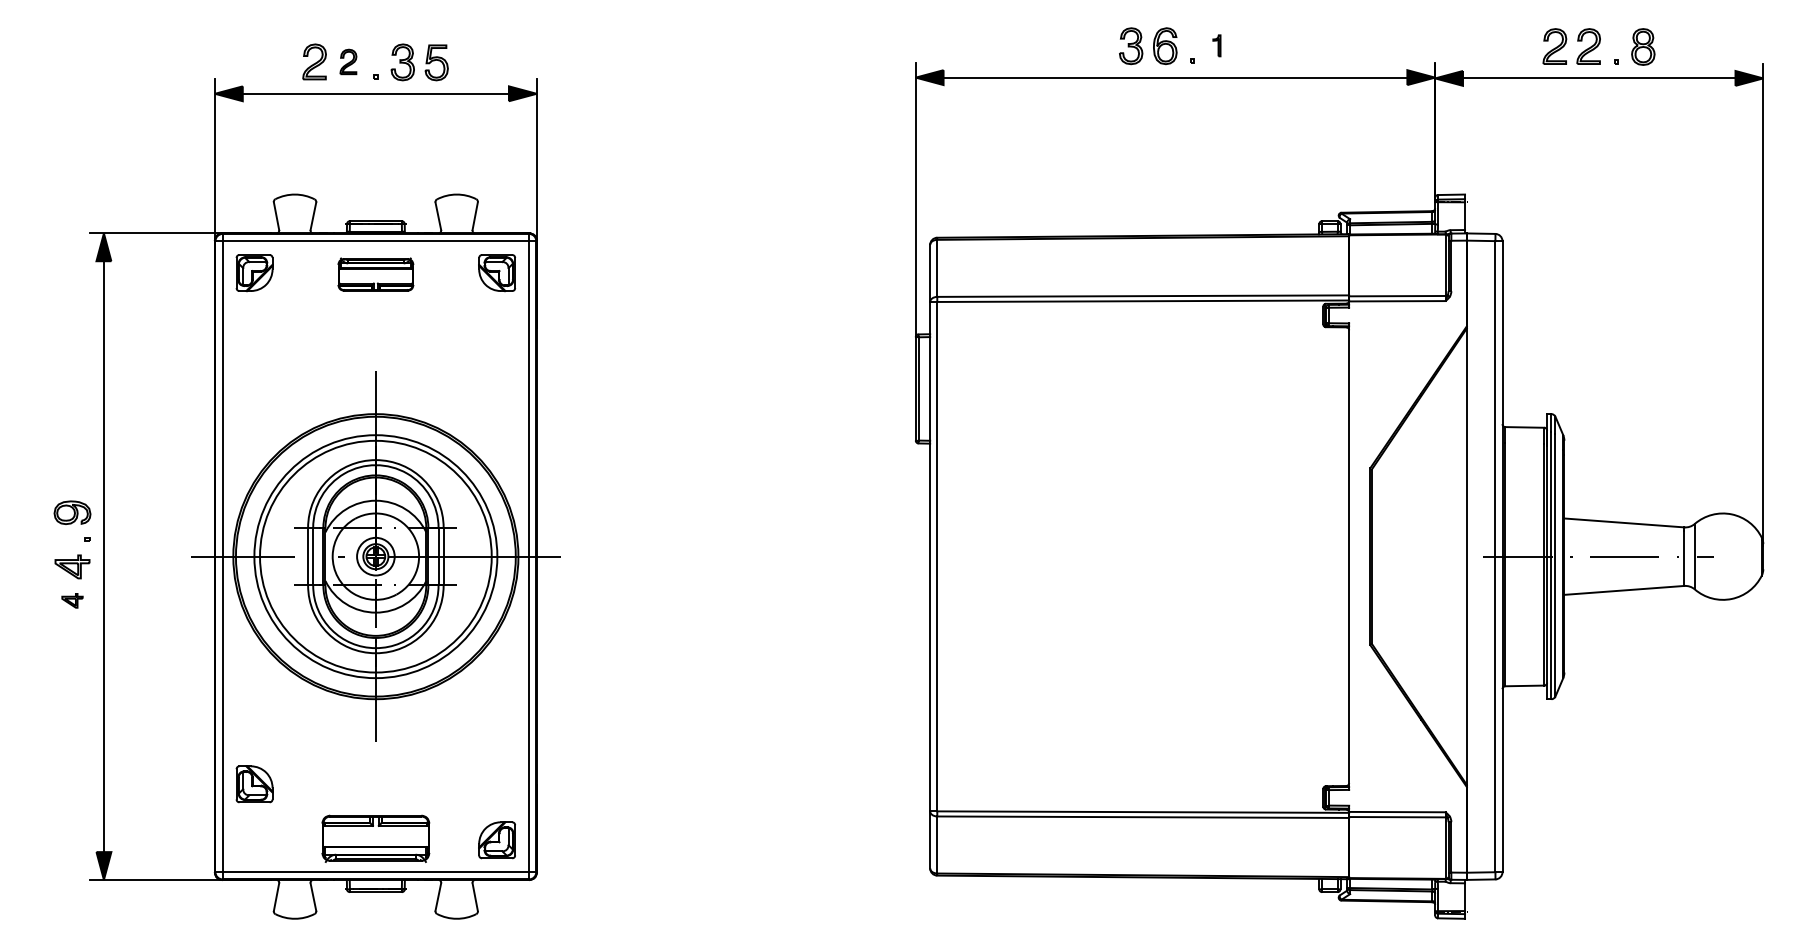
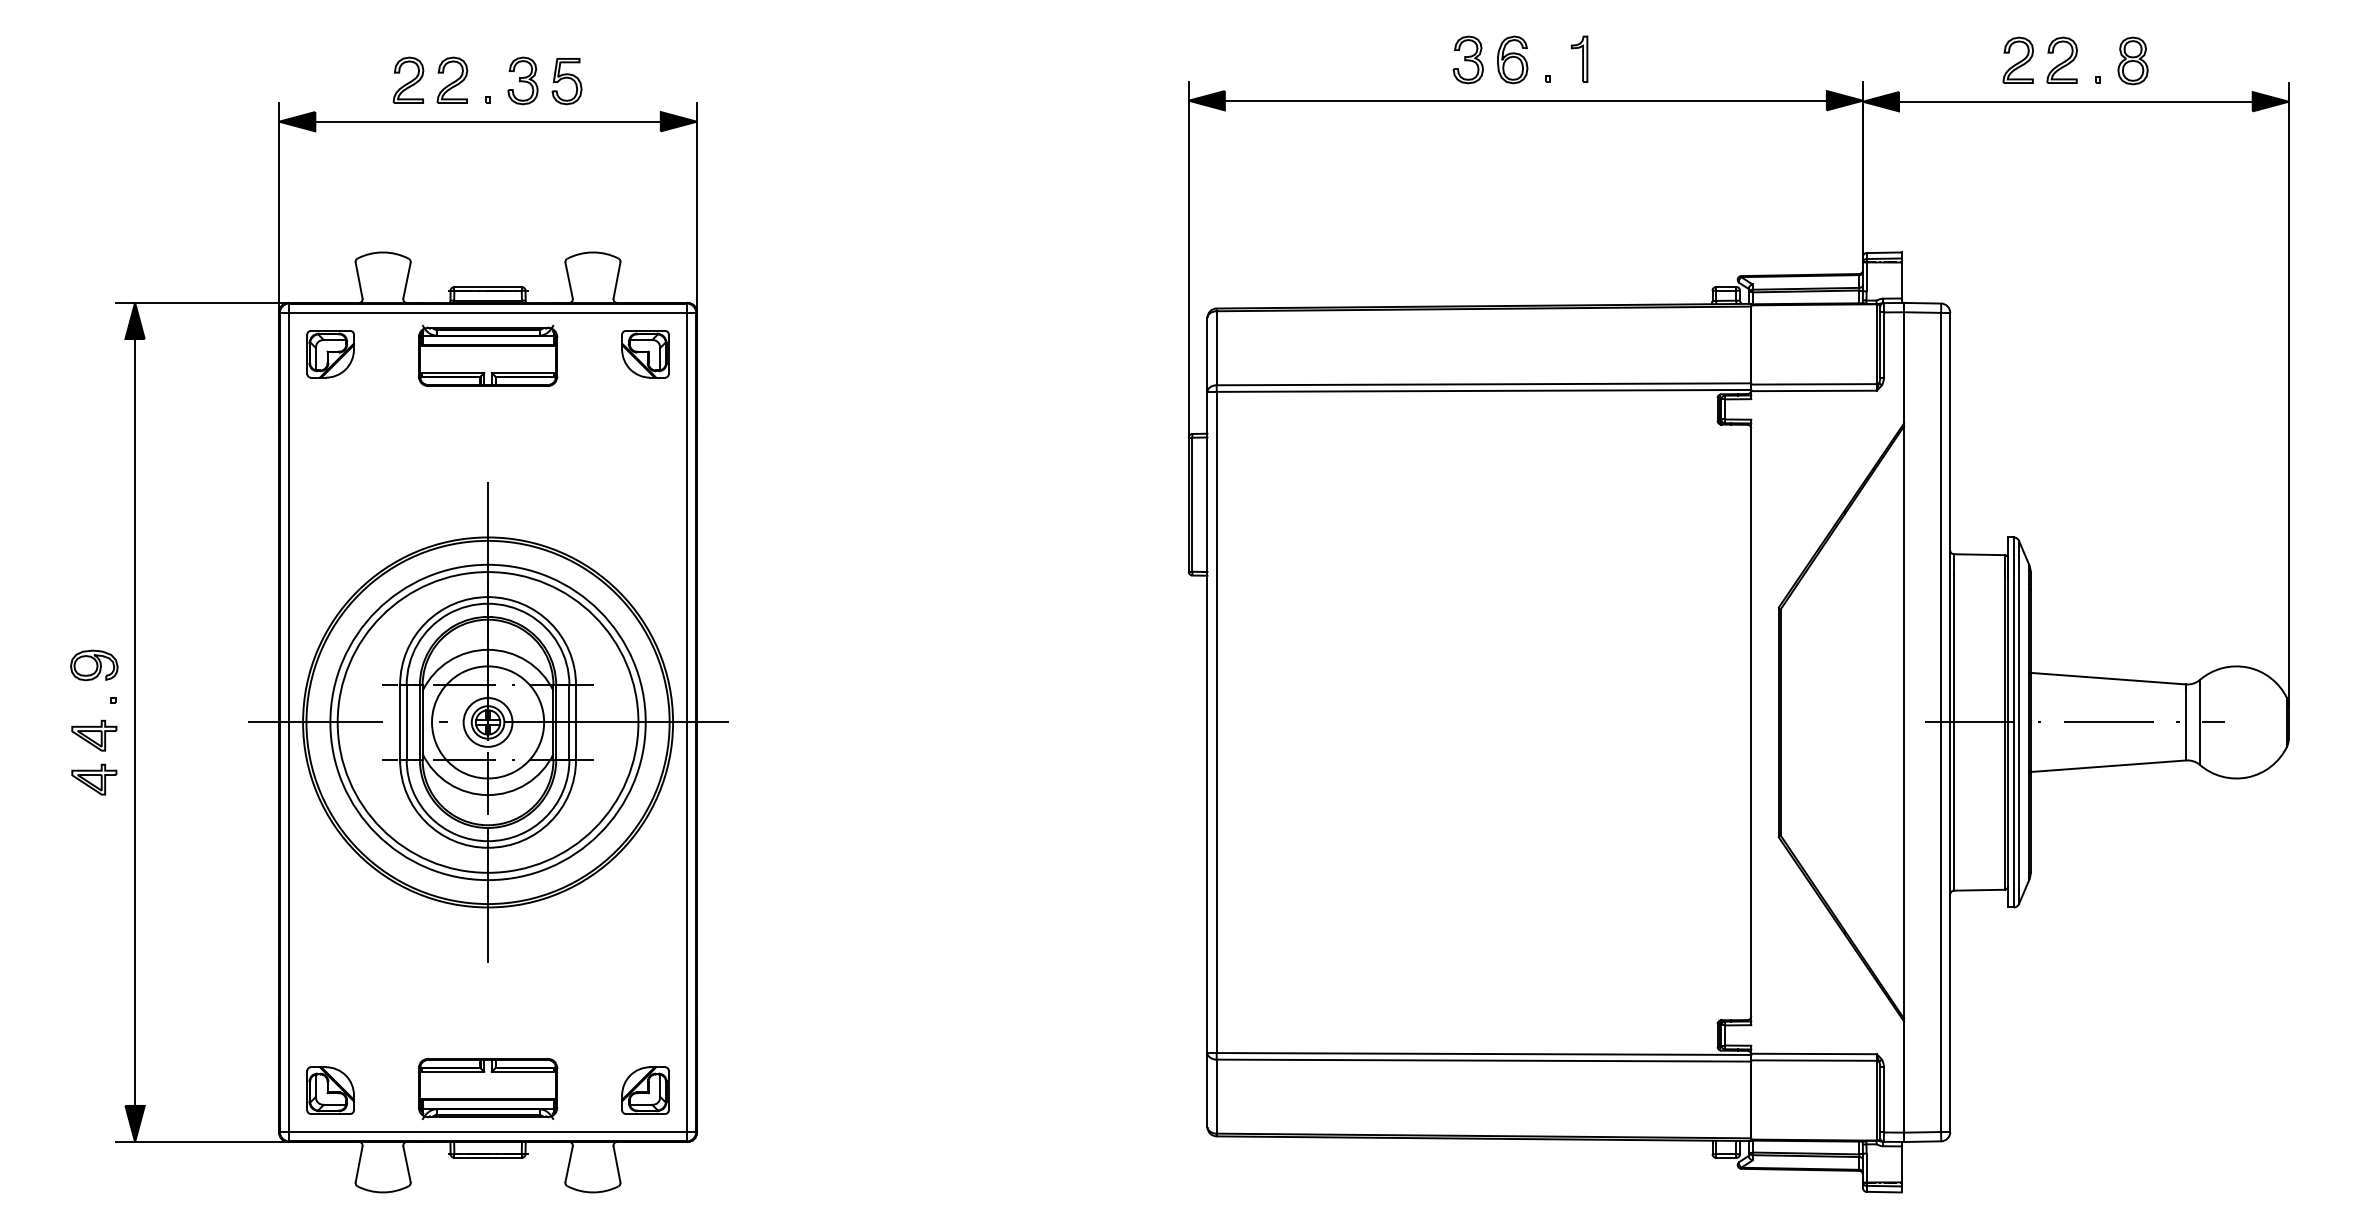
part: (1216, 45) -> (1579, 58), size x1.67
part: (348, 61) -> (452, 79), size x1.43
part: (375, 274) -> (487, 356), size x1.43
part: (72, 600) -> (94, 779), size x1.67
part: (254, 784) -> (330, 1090), moved

